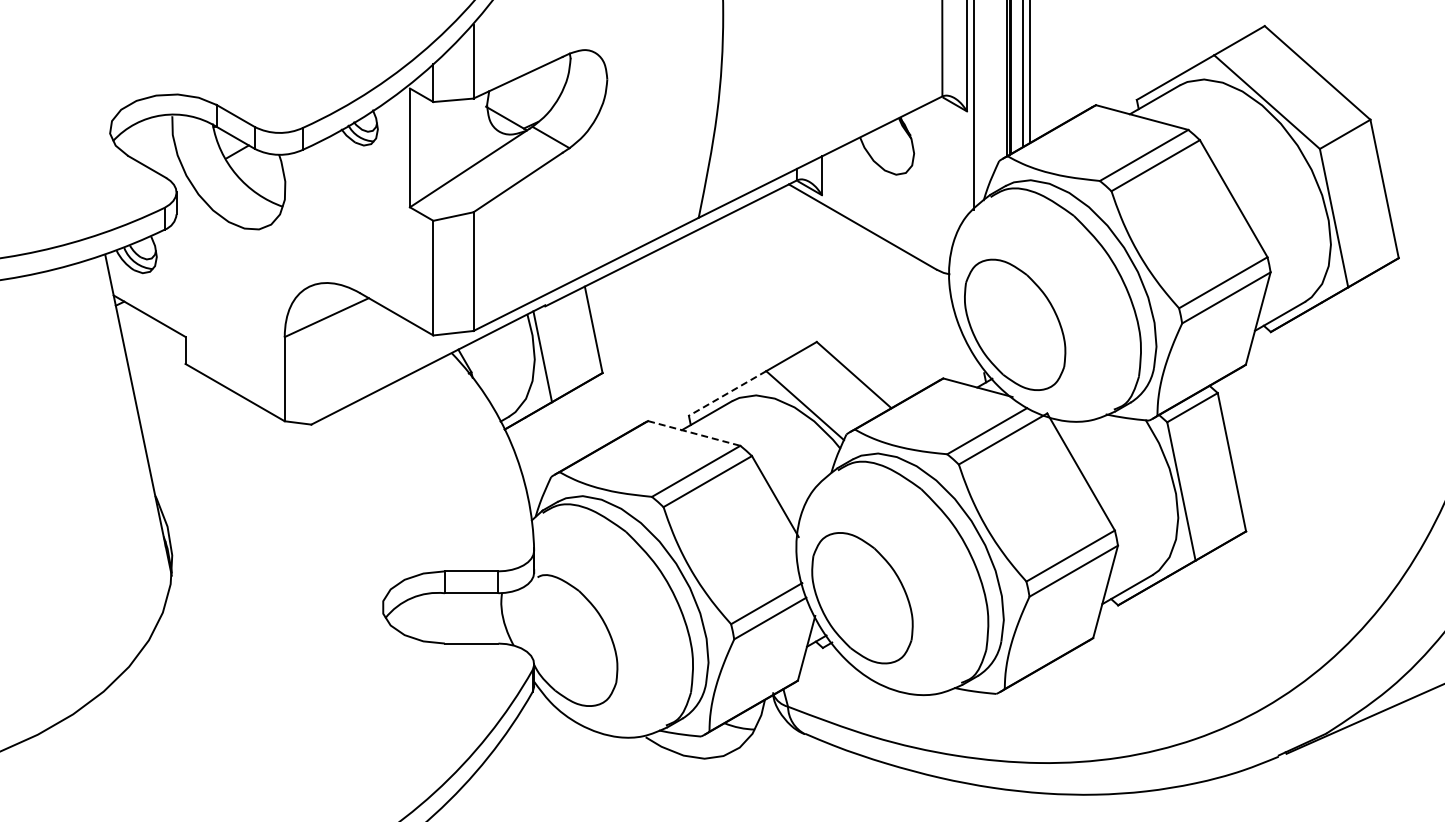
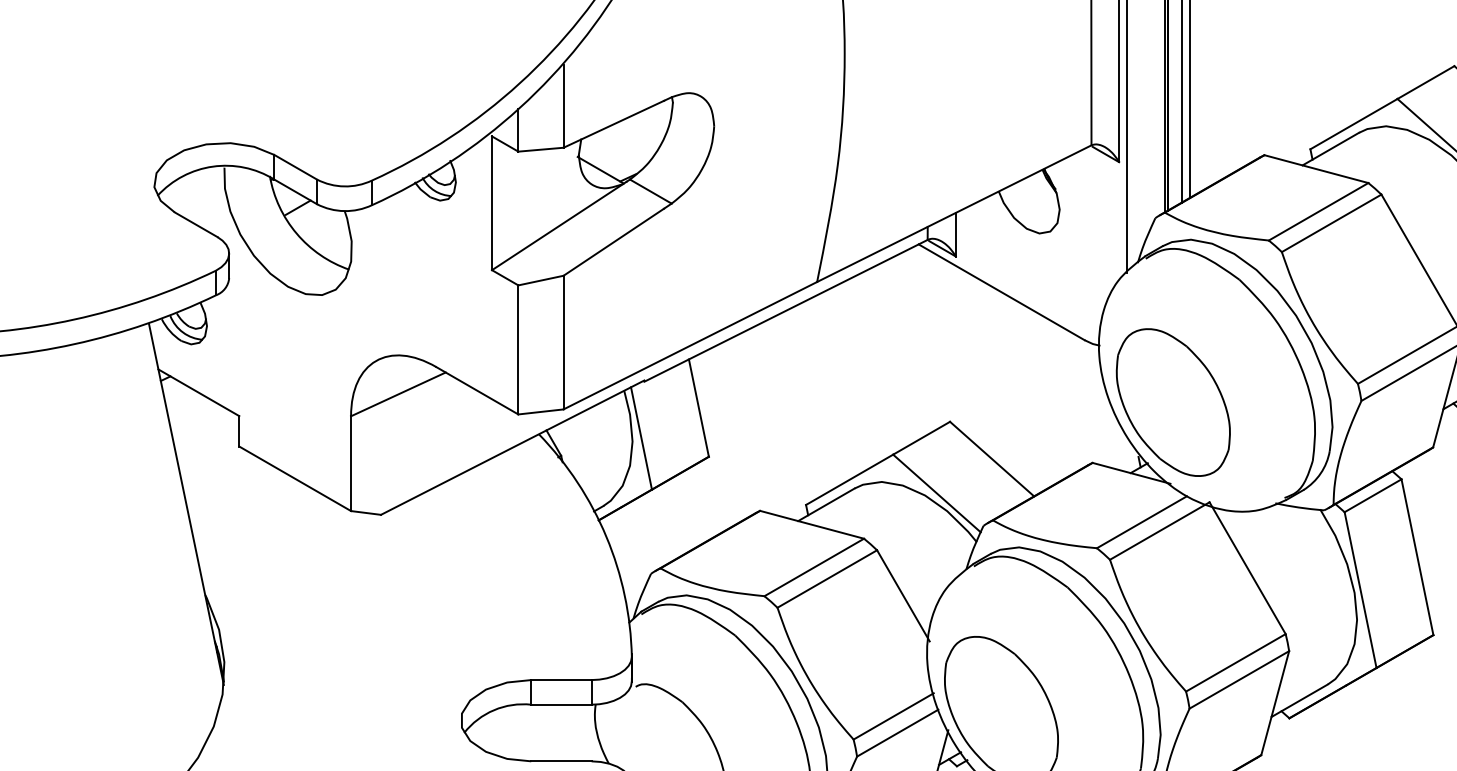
line: (727, 393) -> (849, 479), dashed -> solid
line: (694, 433) -> (812, 524), dashed -> solid

